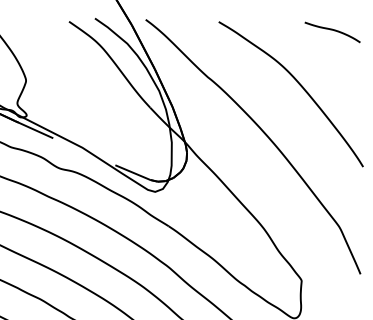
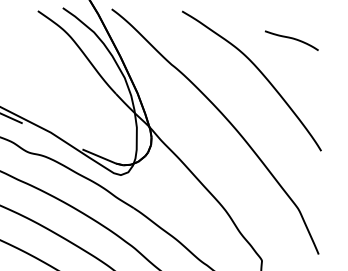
curve: (332, 30) -> (291, 38), moved

